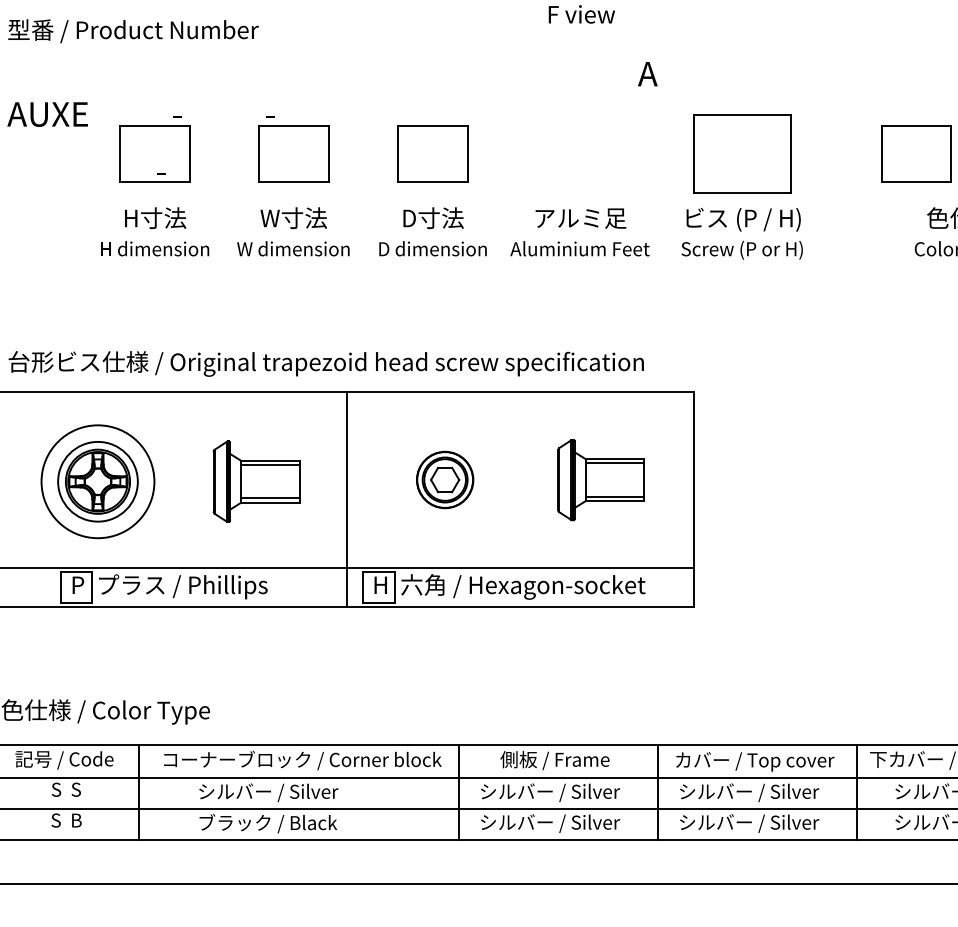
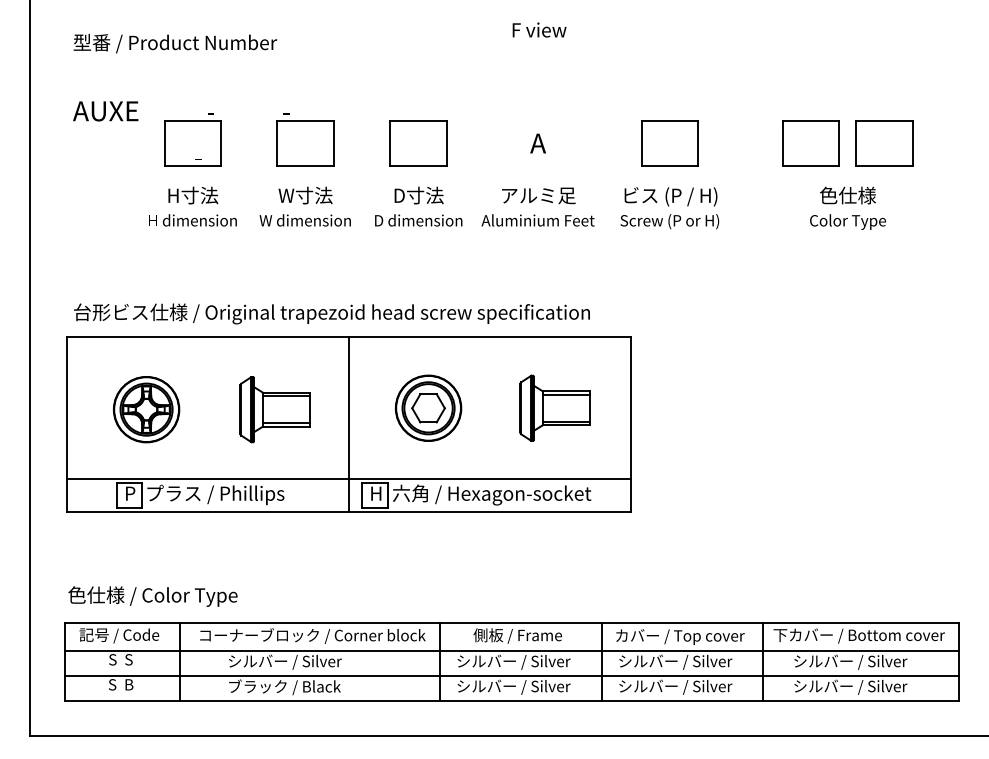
text: (647, 74) -> (537, 143), moved
part: (741, 154) -> (669, 143), size x0.71
part: (445, 479) -> (428, 407), size x1.43
circle: (97, 481) -> (146, 409), size x0.71

